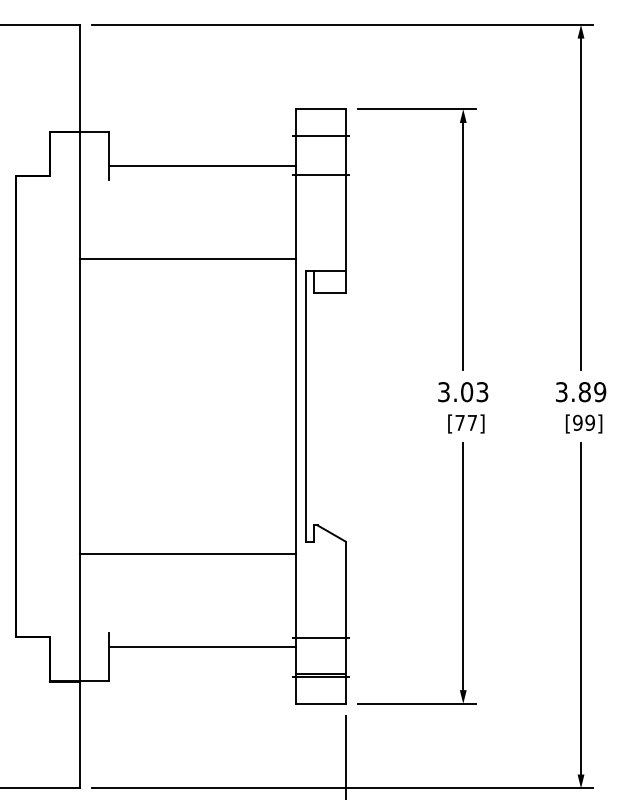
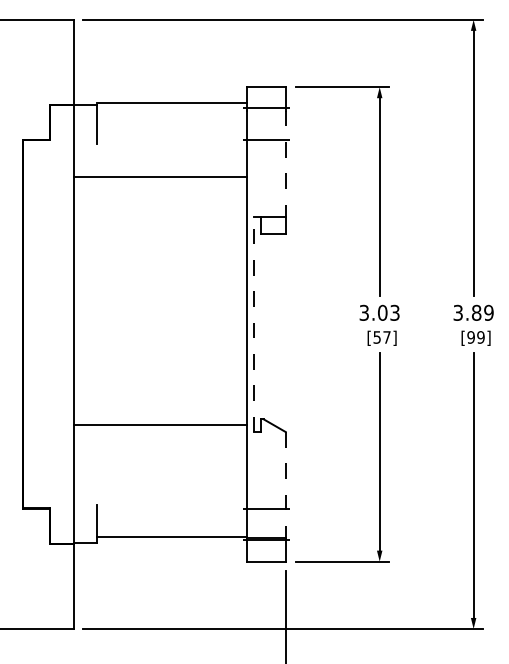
line: (202, 165) -> (171, 102), moved
line: (345, 204) -> (285, 163), solid -> dashed
line: (187, 259) -> (159, 177), moved
line: (306, 406) -> (254, 324), solid -> dashed
text: (459, 422) -> (376, 337), [77] -> [57]
line: (187, 553) -> (159, 424), moved
line: (345, 608) -> (285, 485), solid -> dashed
line: (202, 647) -> (171, 537), moved

